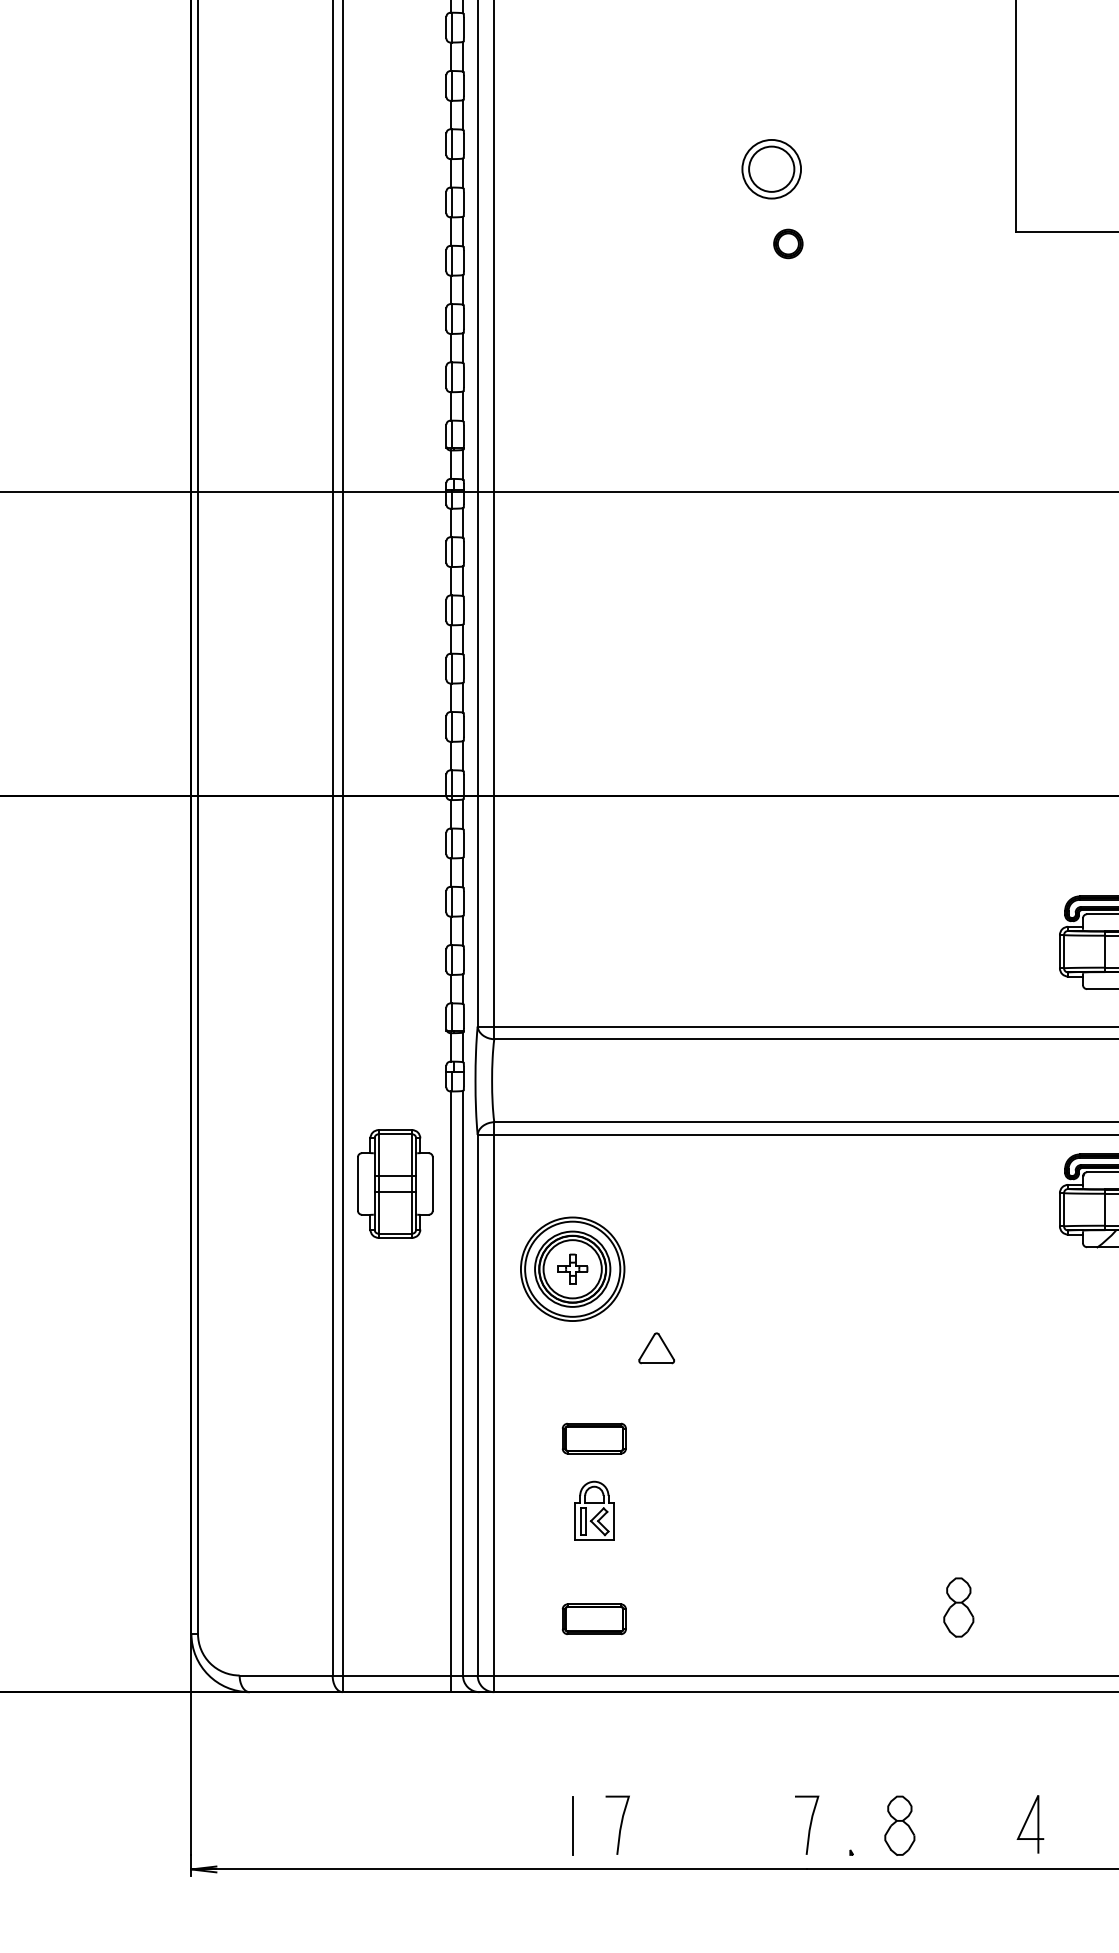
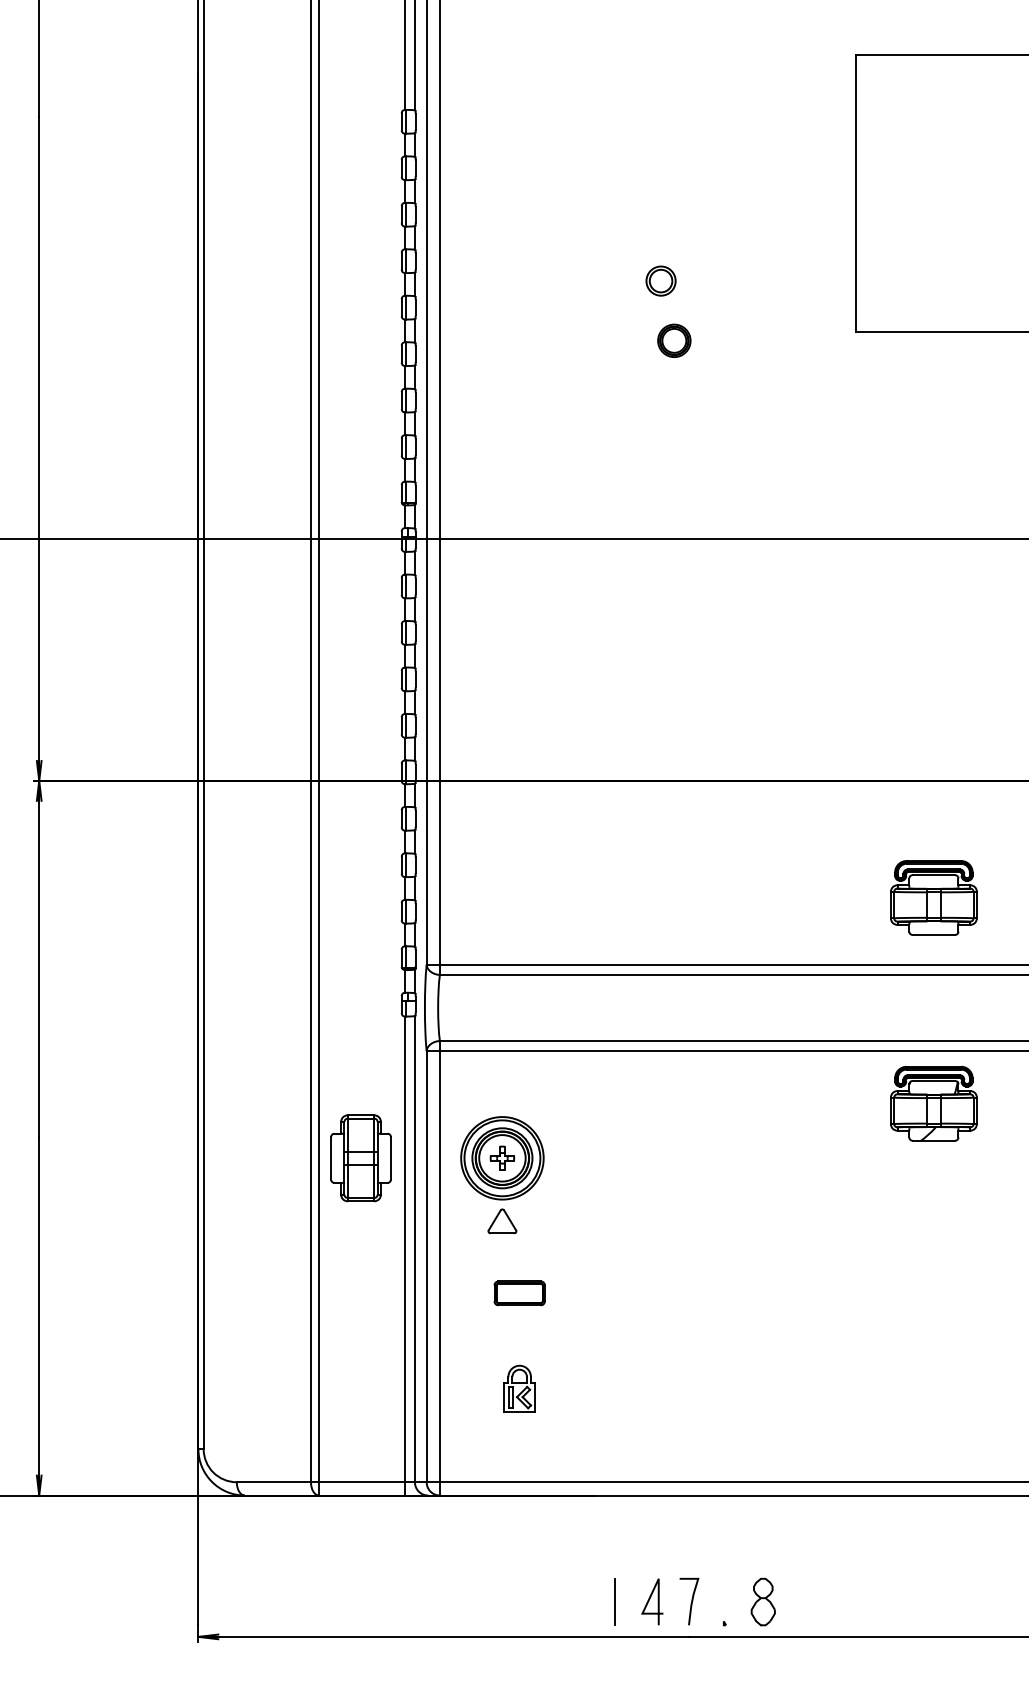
part: (770, 168) -> (660, 280), size x0.62
part: (788, 243) -> (674, 340), size x1.43
part: (394, 1184) -> (360, 1158), moved
part: (656, 1348) -> (502, 1221), moved
part: (594, 1510) -> (519, 1388), moved
part: (957, 1606) -> (809, 1427), removed
part: (594, 1619) -> (519, 1437), removed
line: (1028, 1821) -> (650, 1599), moved
line: (572, 1825) -> (614, 1601), moved
curve: (620, 1825) -> (540, 1601), removed

